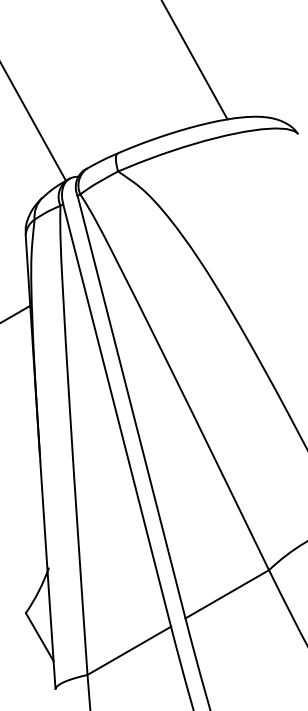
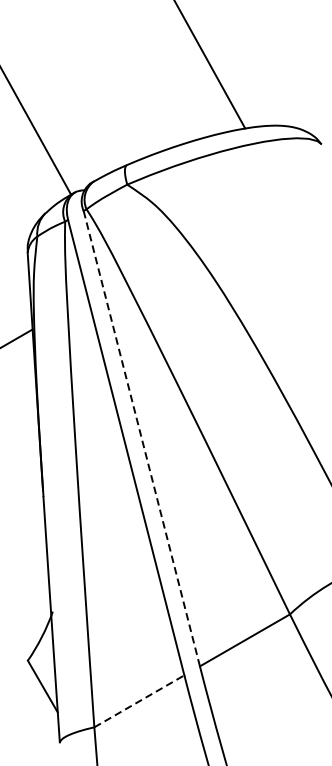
line: (131, 406) -> (141, 437), solid -> dashed
line: (129, 650) -> (139, 700), solid -> dashed

